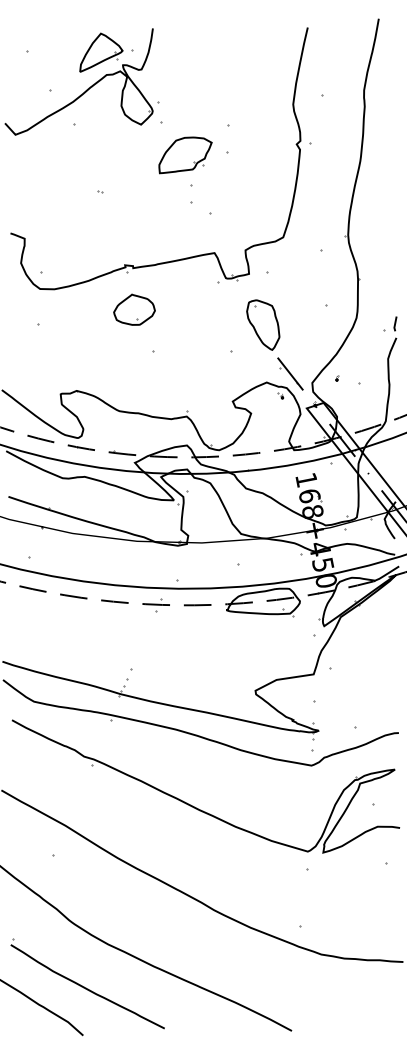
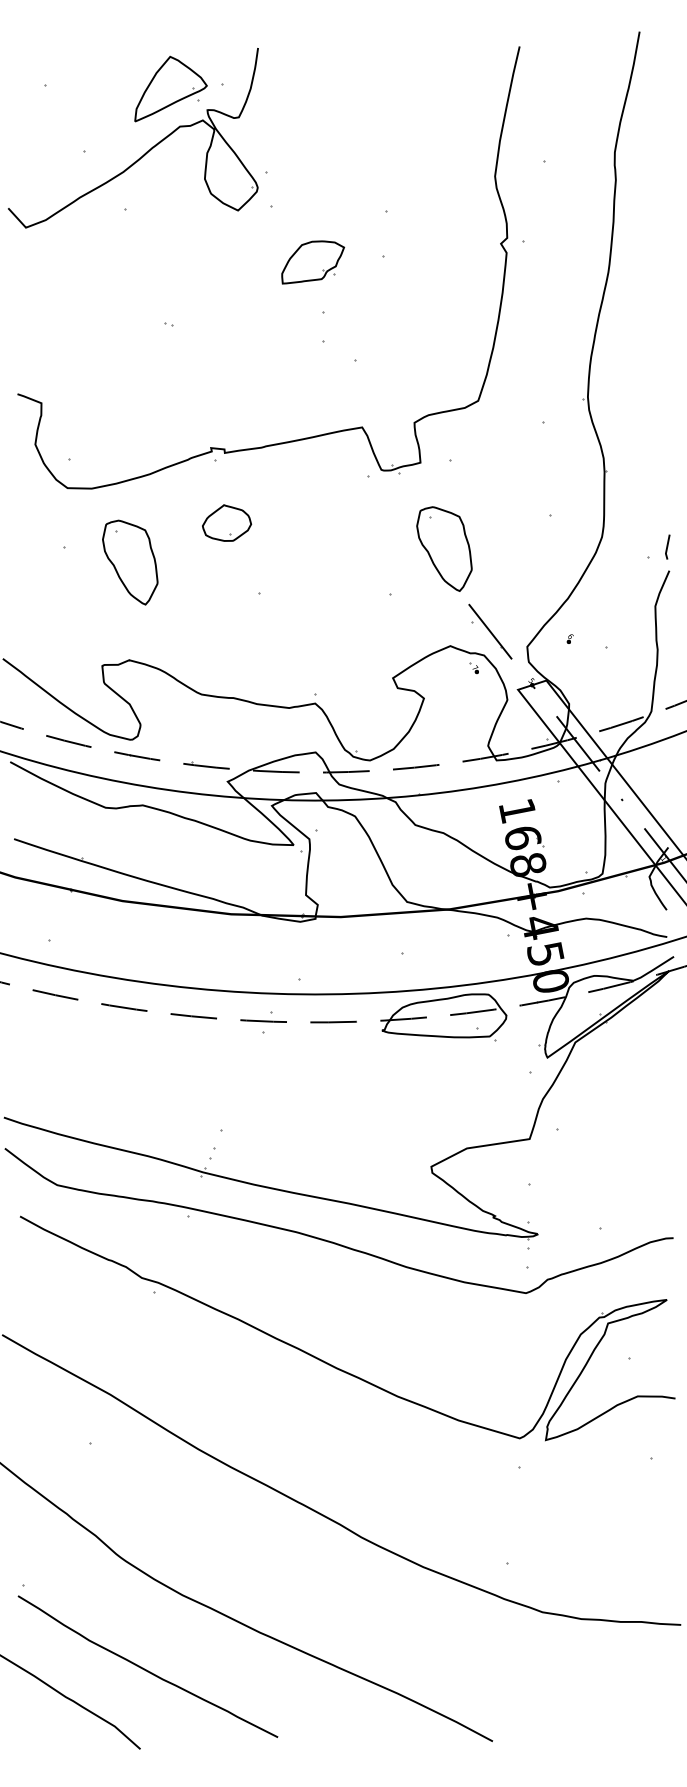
part: (185, 155) -> (313, 262), size x0.7
part: (134, 309) -> (226, 522), size x0.7
part: (77, 332) -> (130, 561), added

